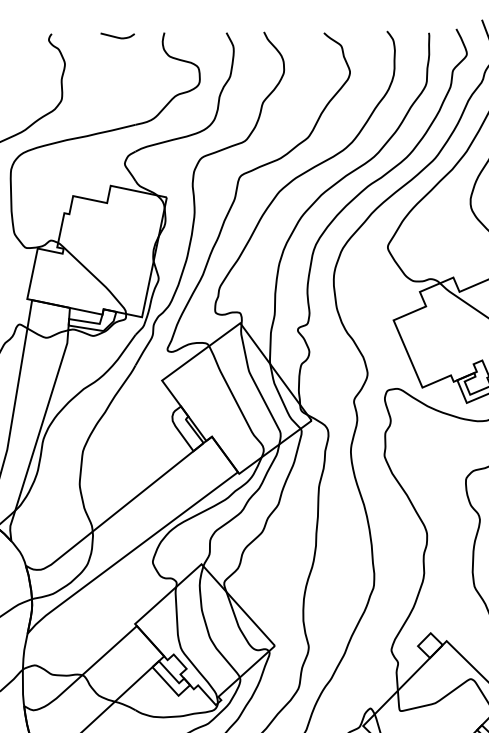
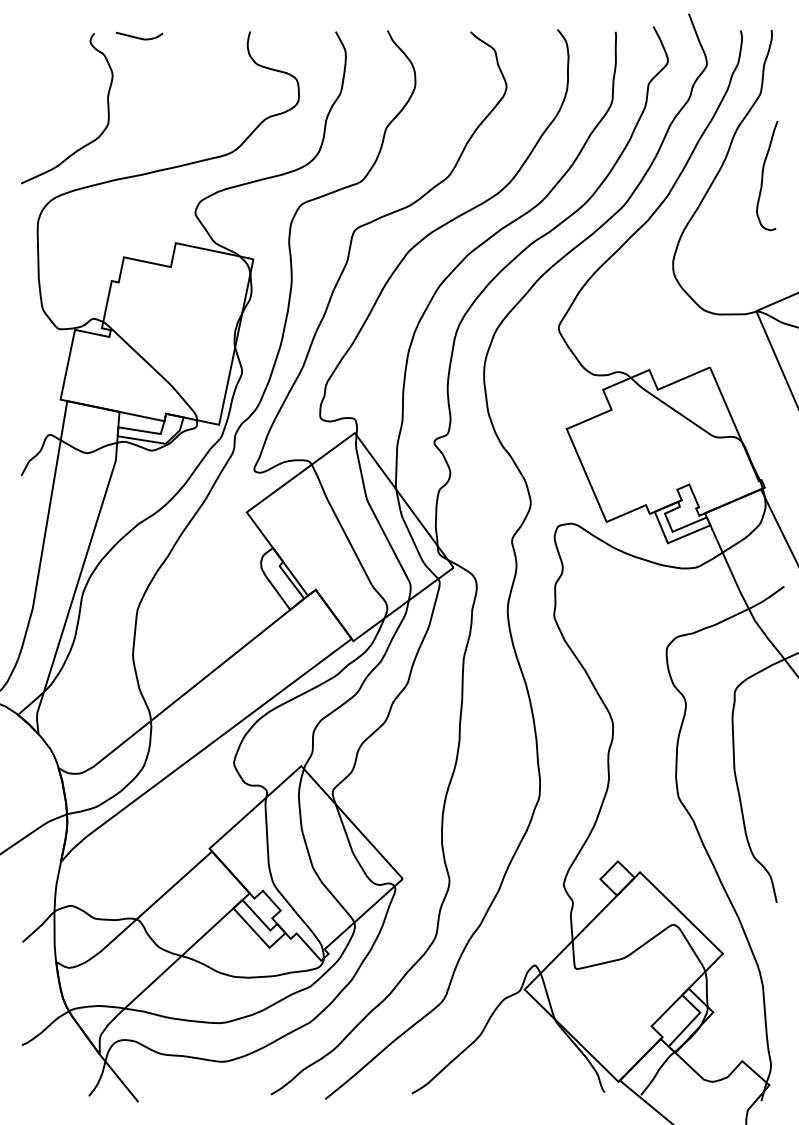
curve: (117, 36) -> (139, 37), moved

